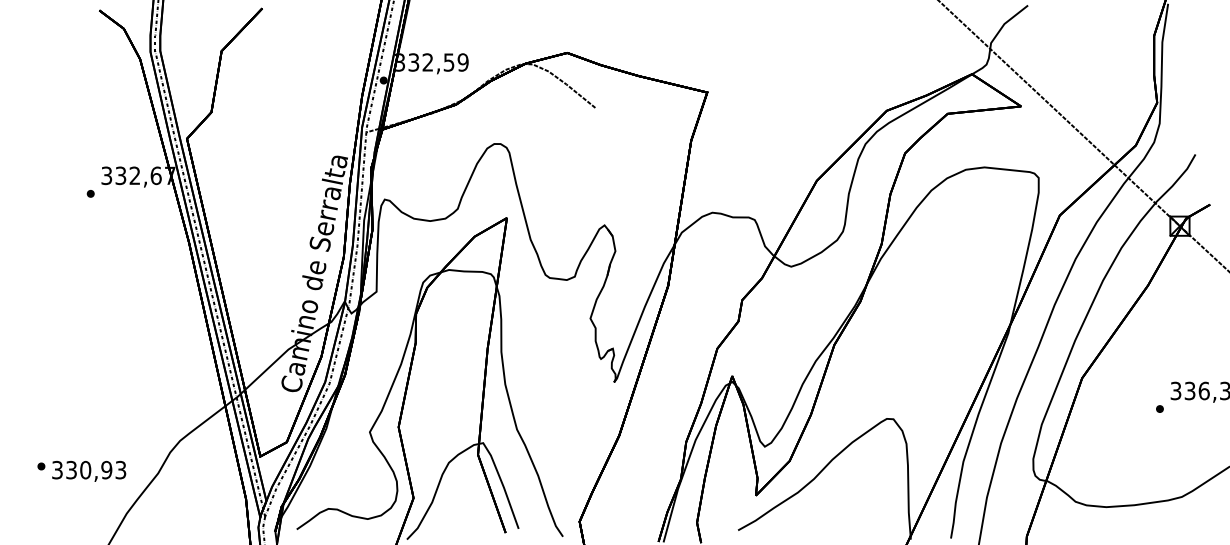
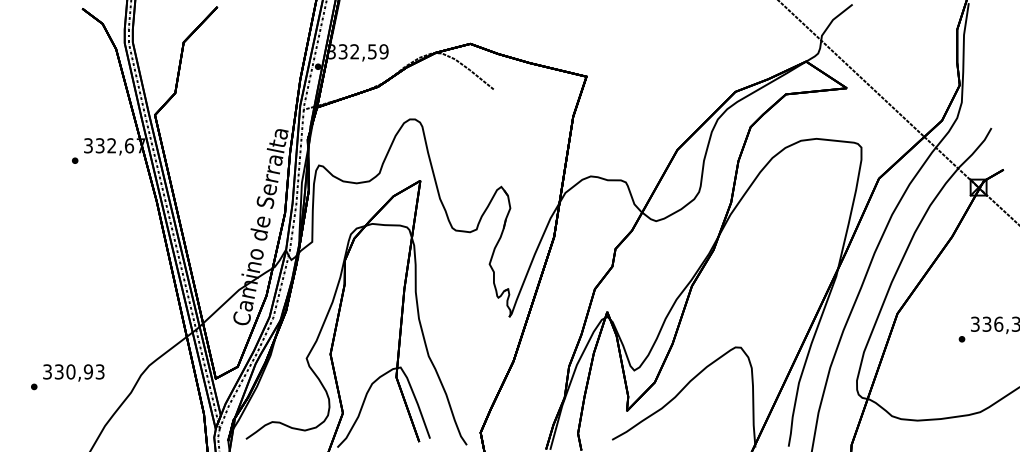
text: (88, 470) -> (73, 372), moved

